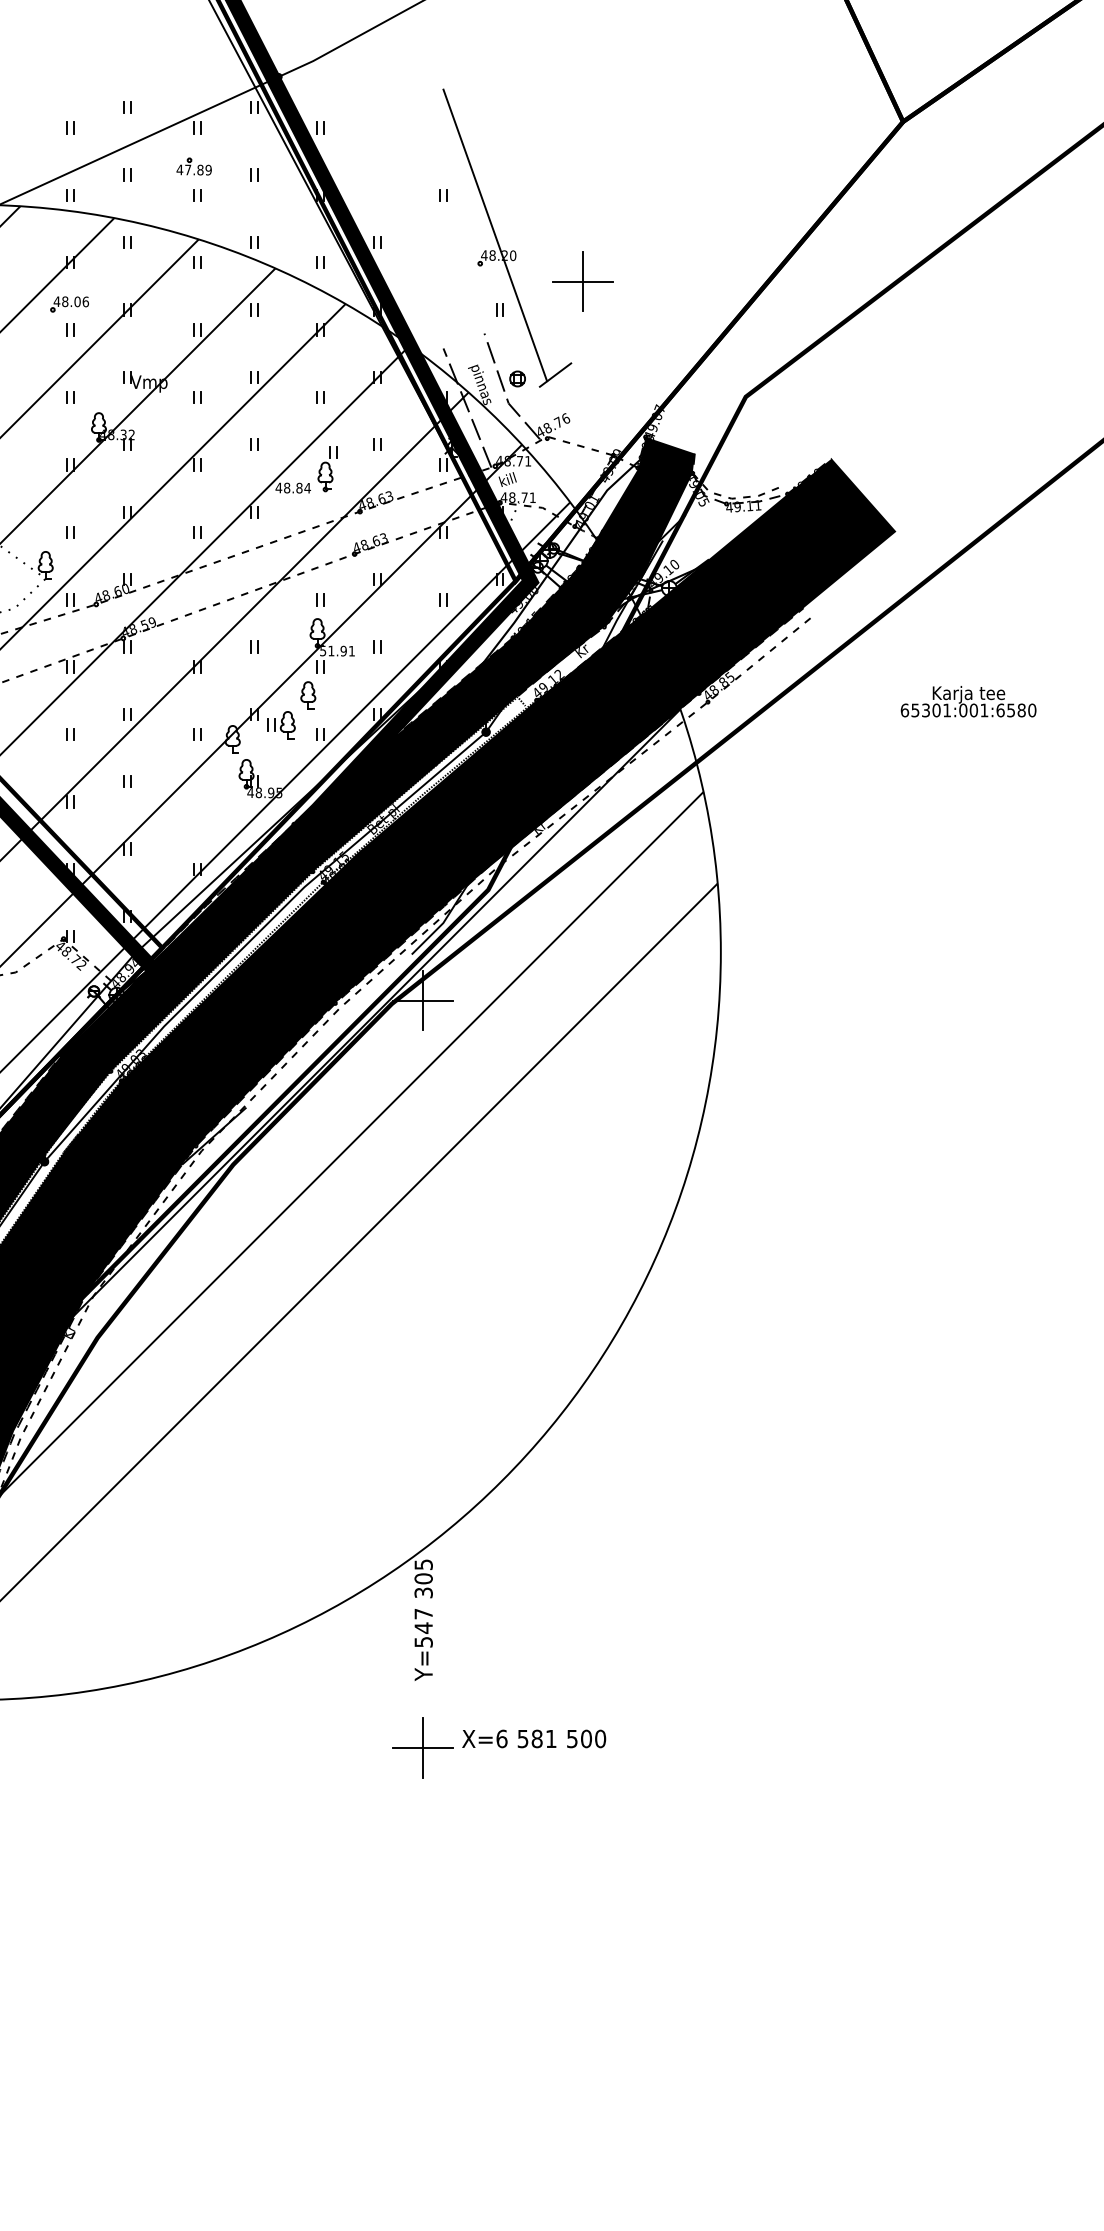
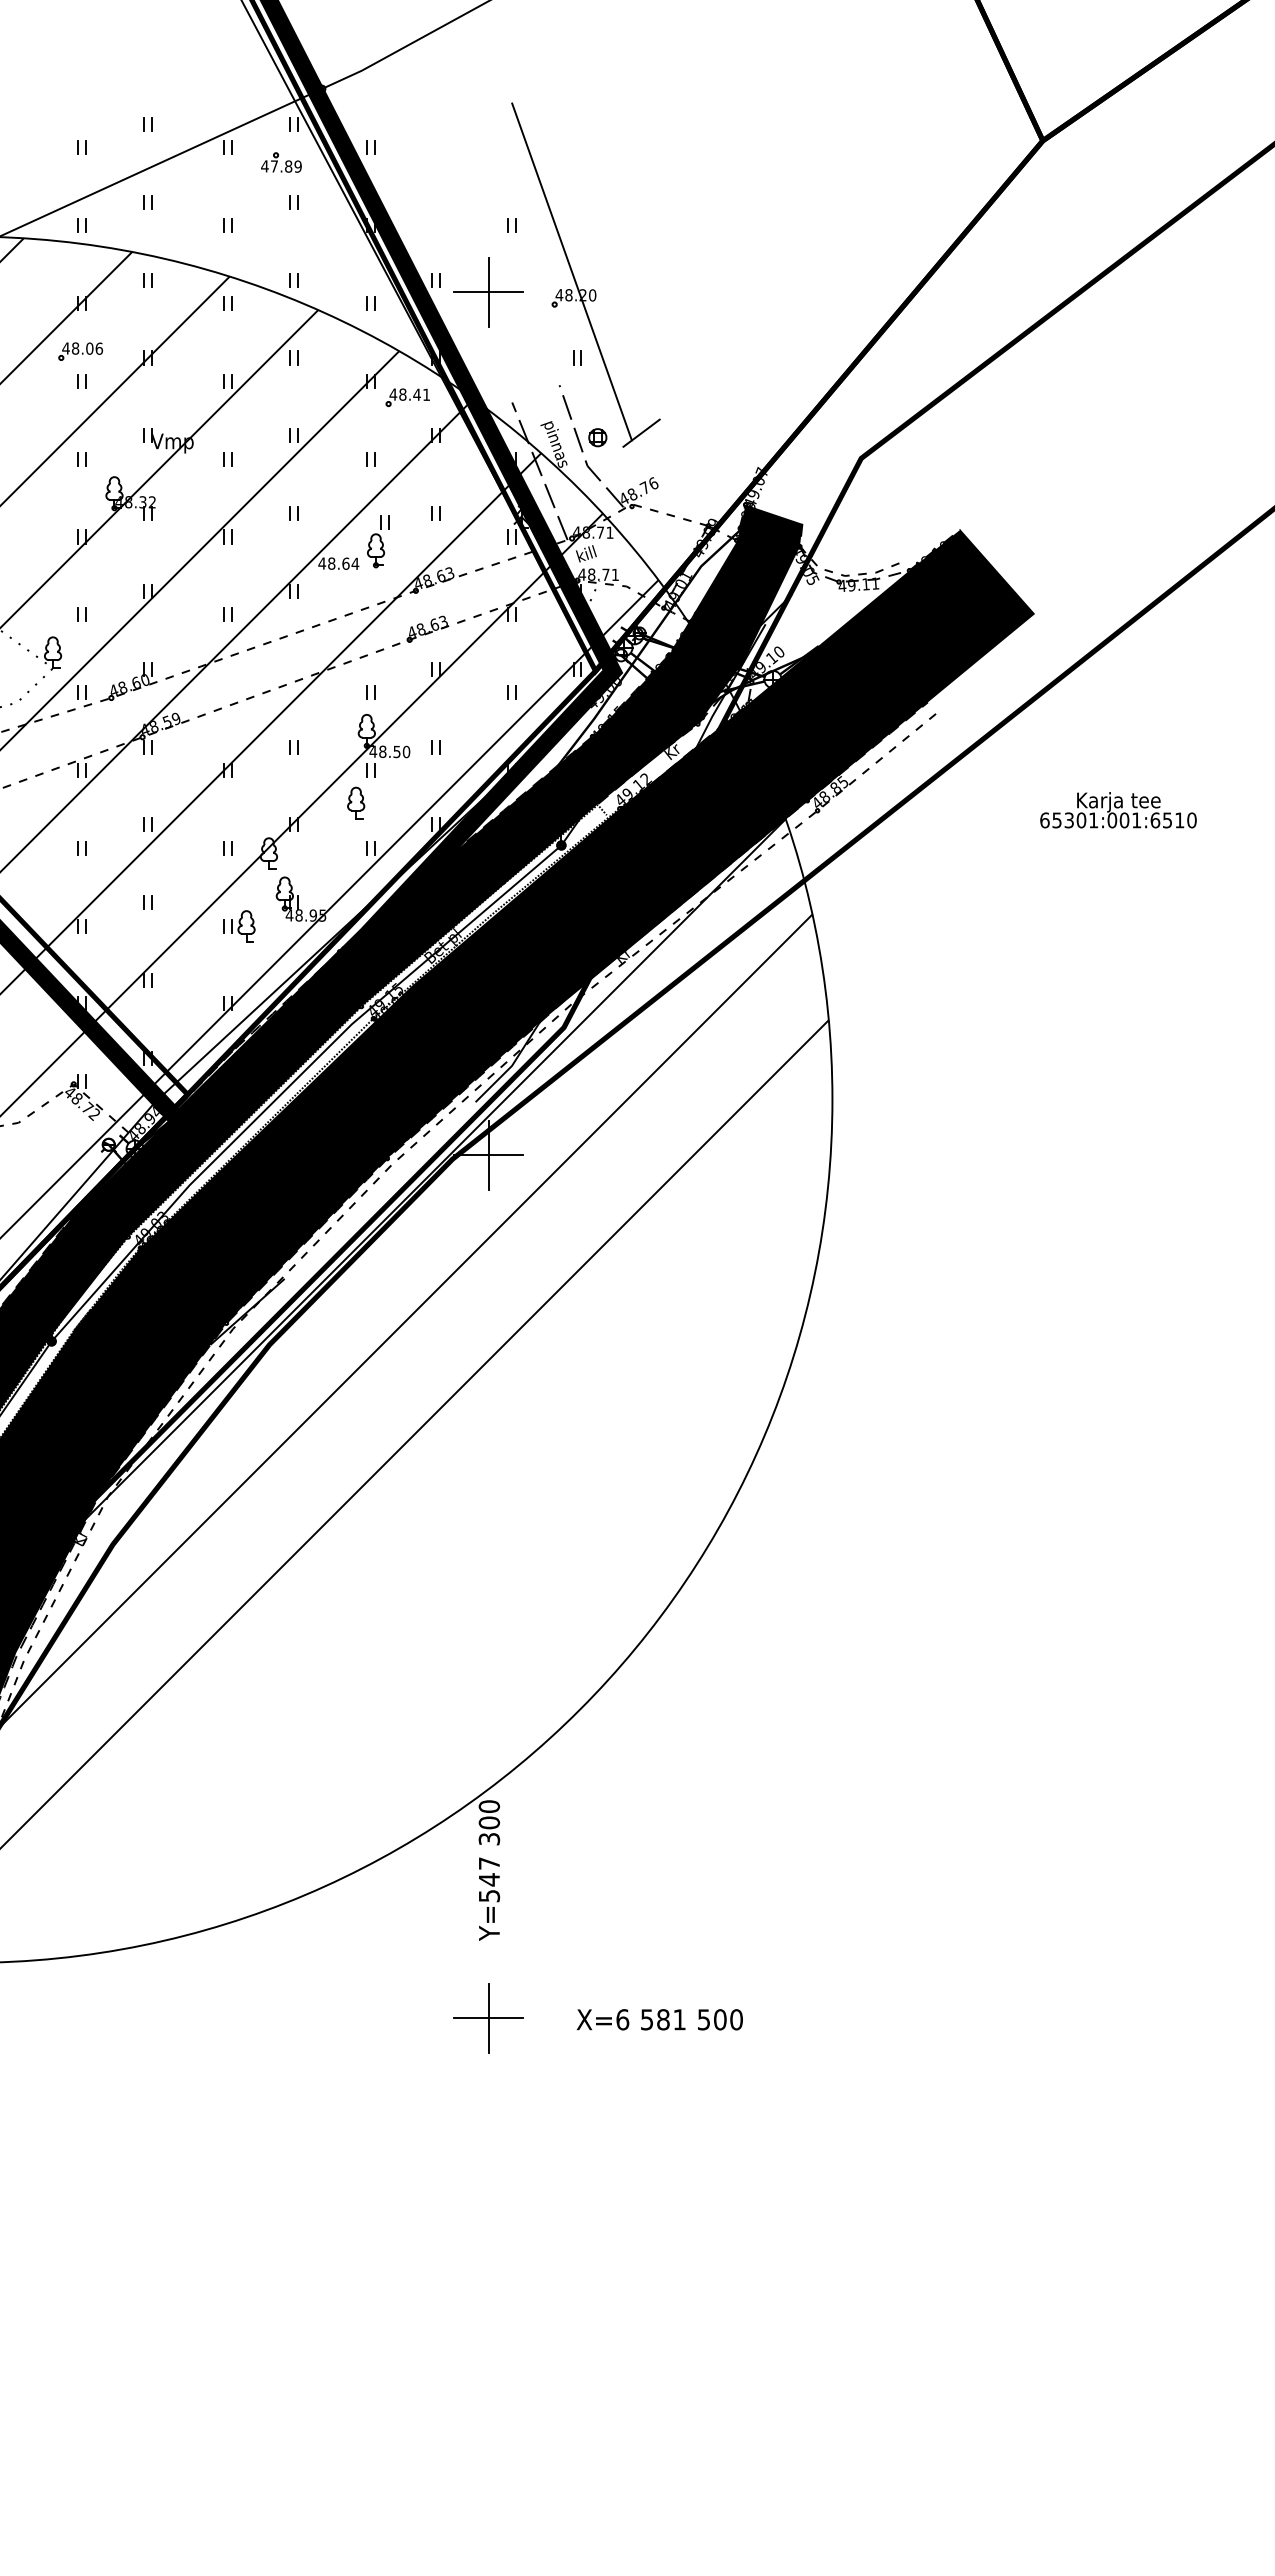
part: (194, 166) -> (281, 162), moved
part: (582, 281) -> (488, 292), moved
part: (352, 344) -> (407, 397), added
text: (299, 487) -> (345, 563), 48.84 -> 48.64
text: (337, 650) -> (389, 751), 51.91 -> 48.50
text: (1021, 710) -> (1179, 820), 65301:001:6580 -> 65301:001:6510
part: (281, 725) -> (239, 926), moved
text: (423, 1564) -> (489, 1806), 305 -> 300
text: (533, 1738) -> (659, 2019), moved

